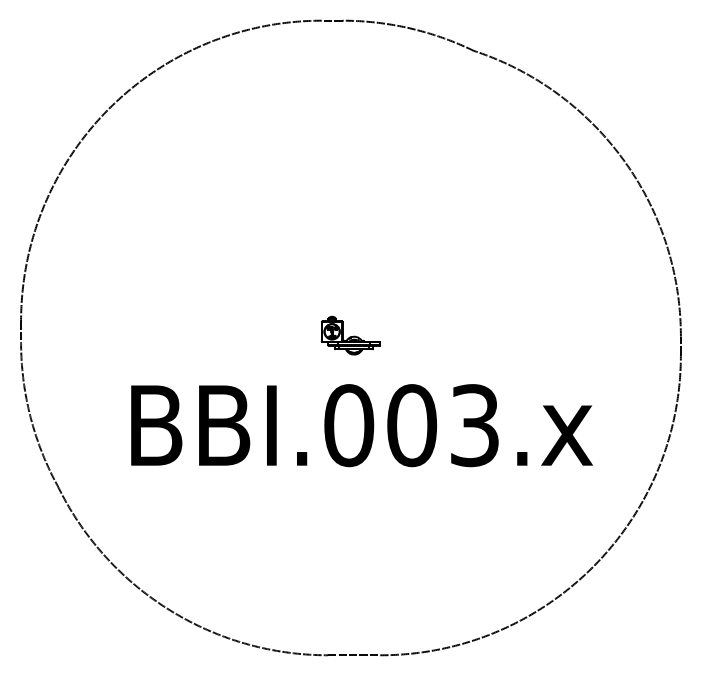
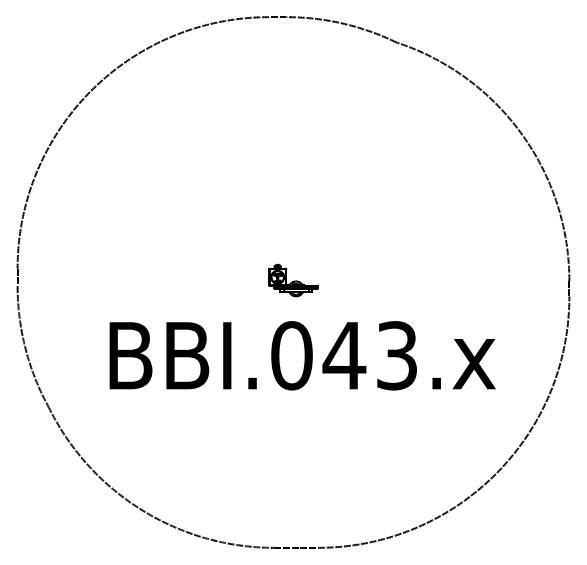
text: (411, 425) -> (344, 355), BBI.003.x -> BBI.043.x

